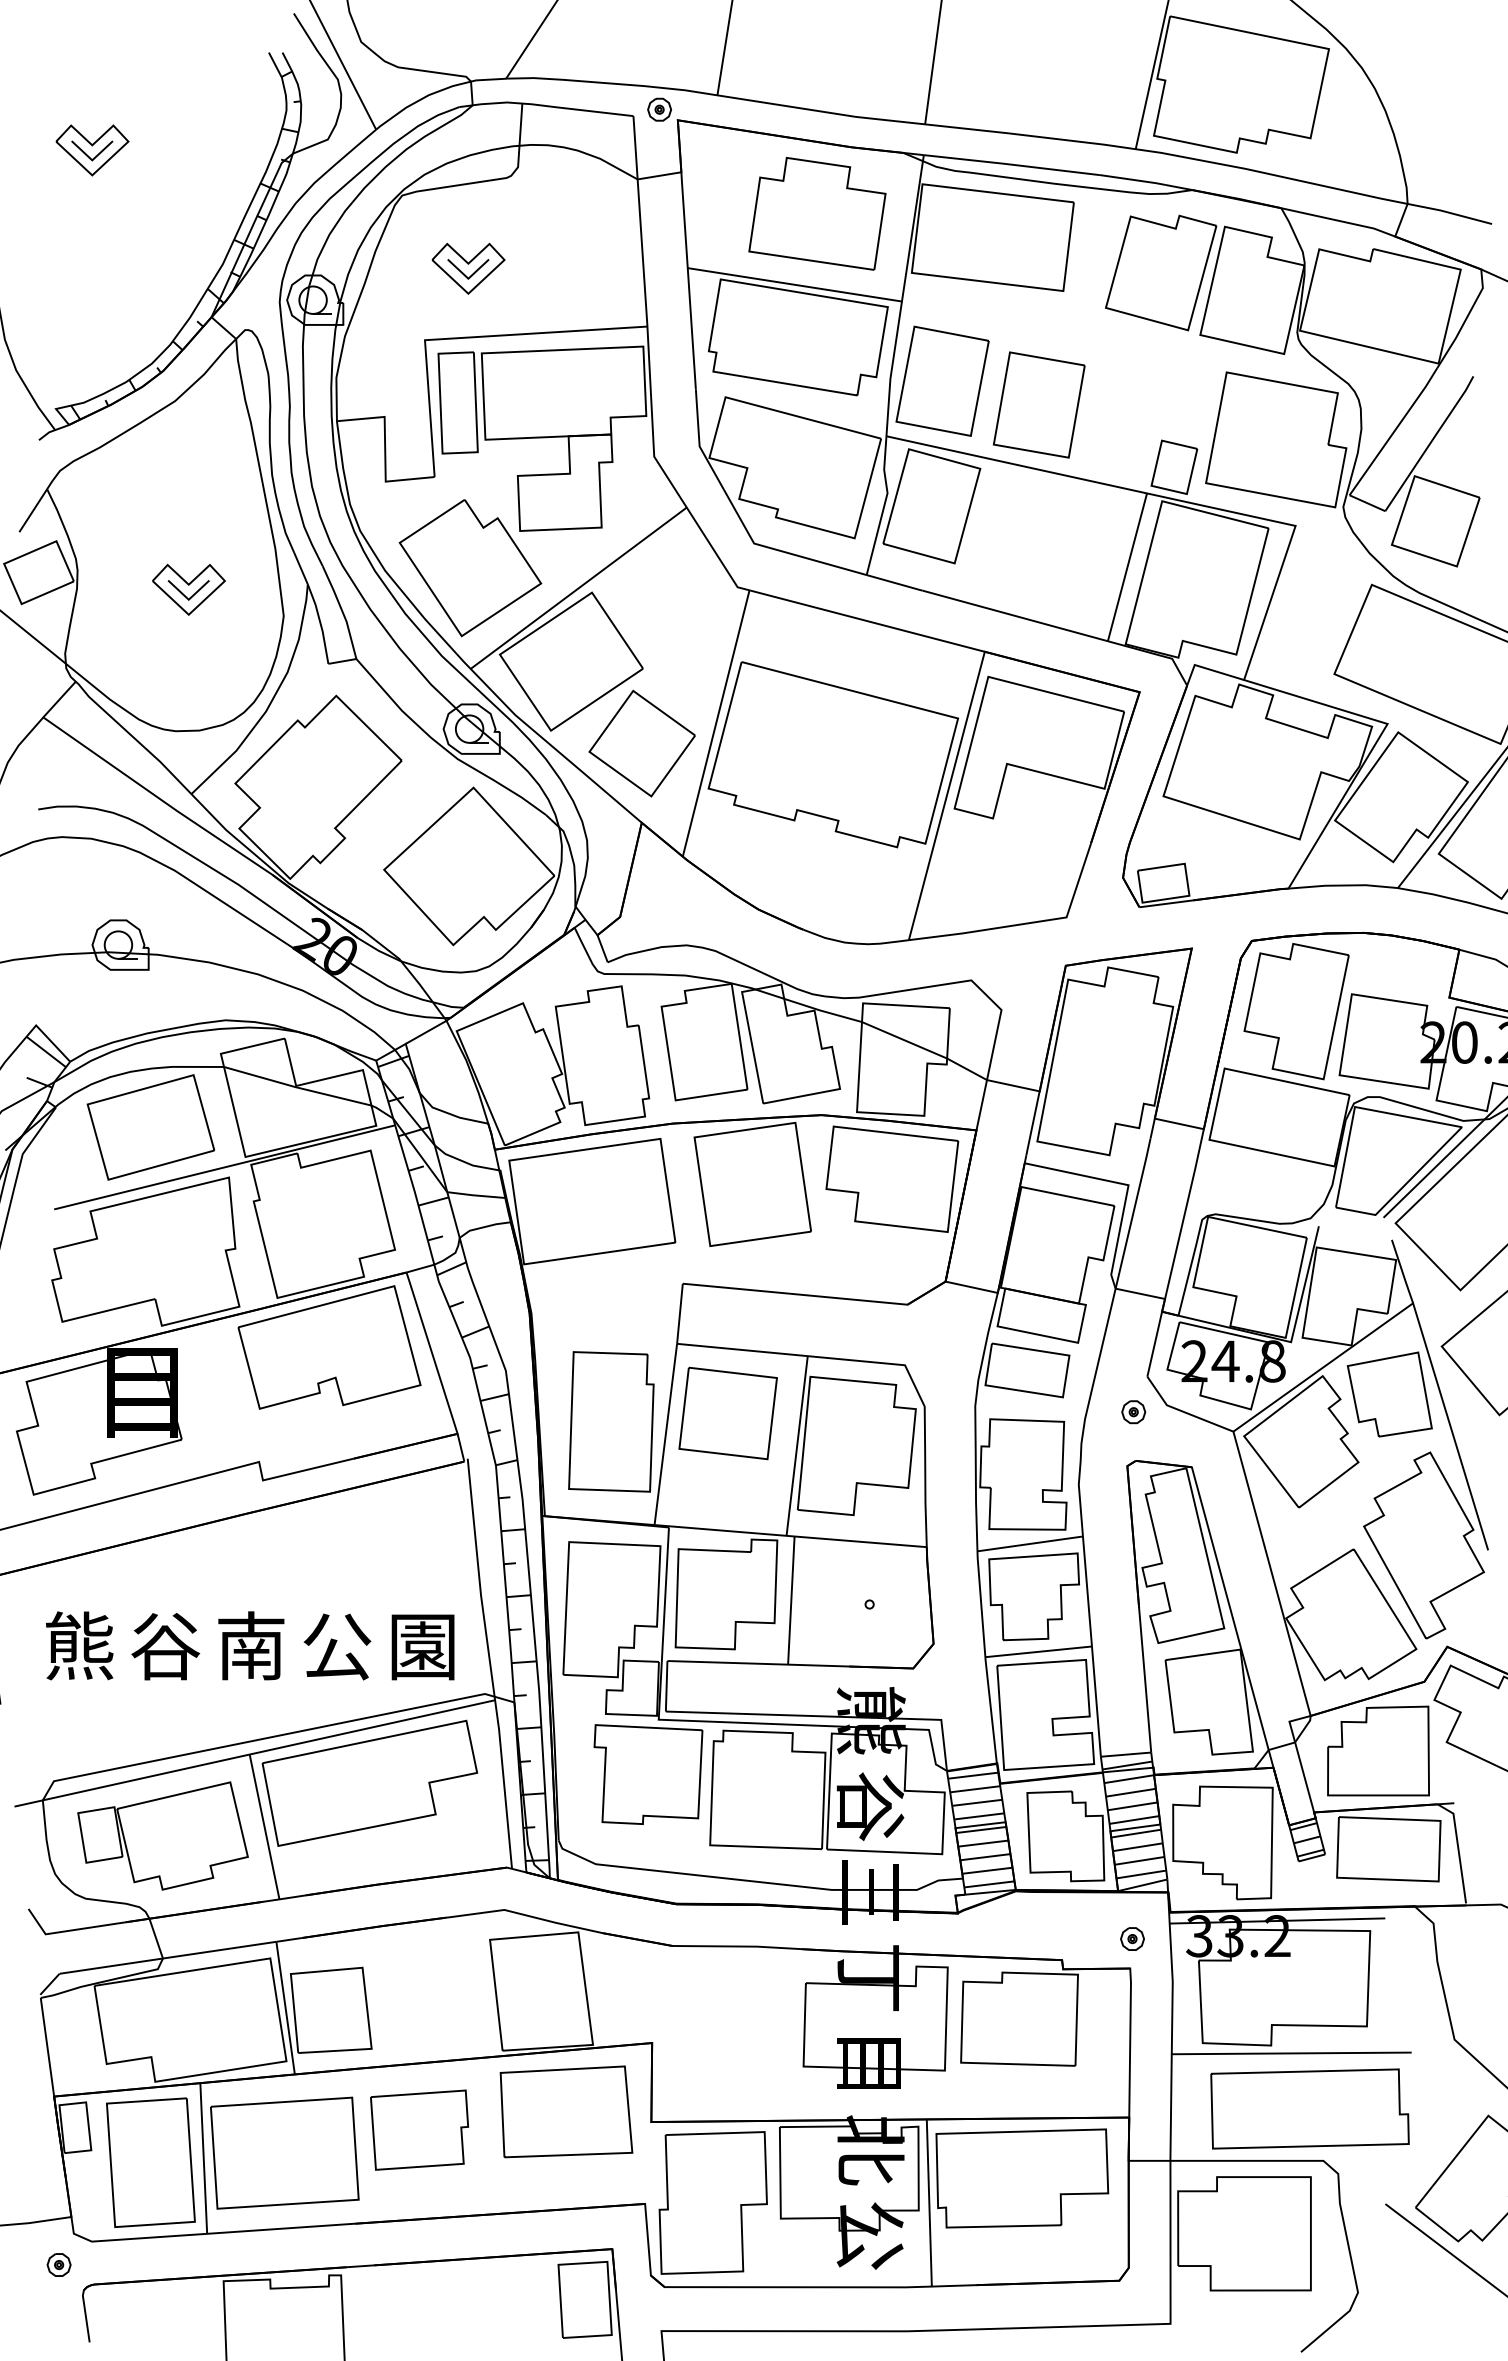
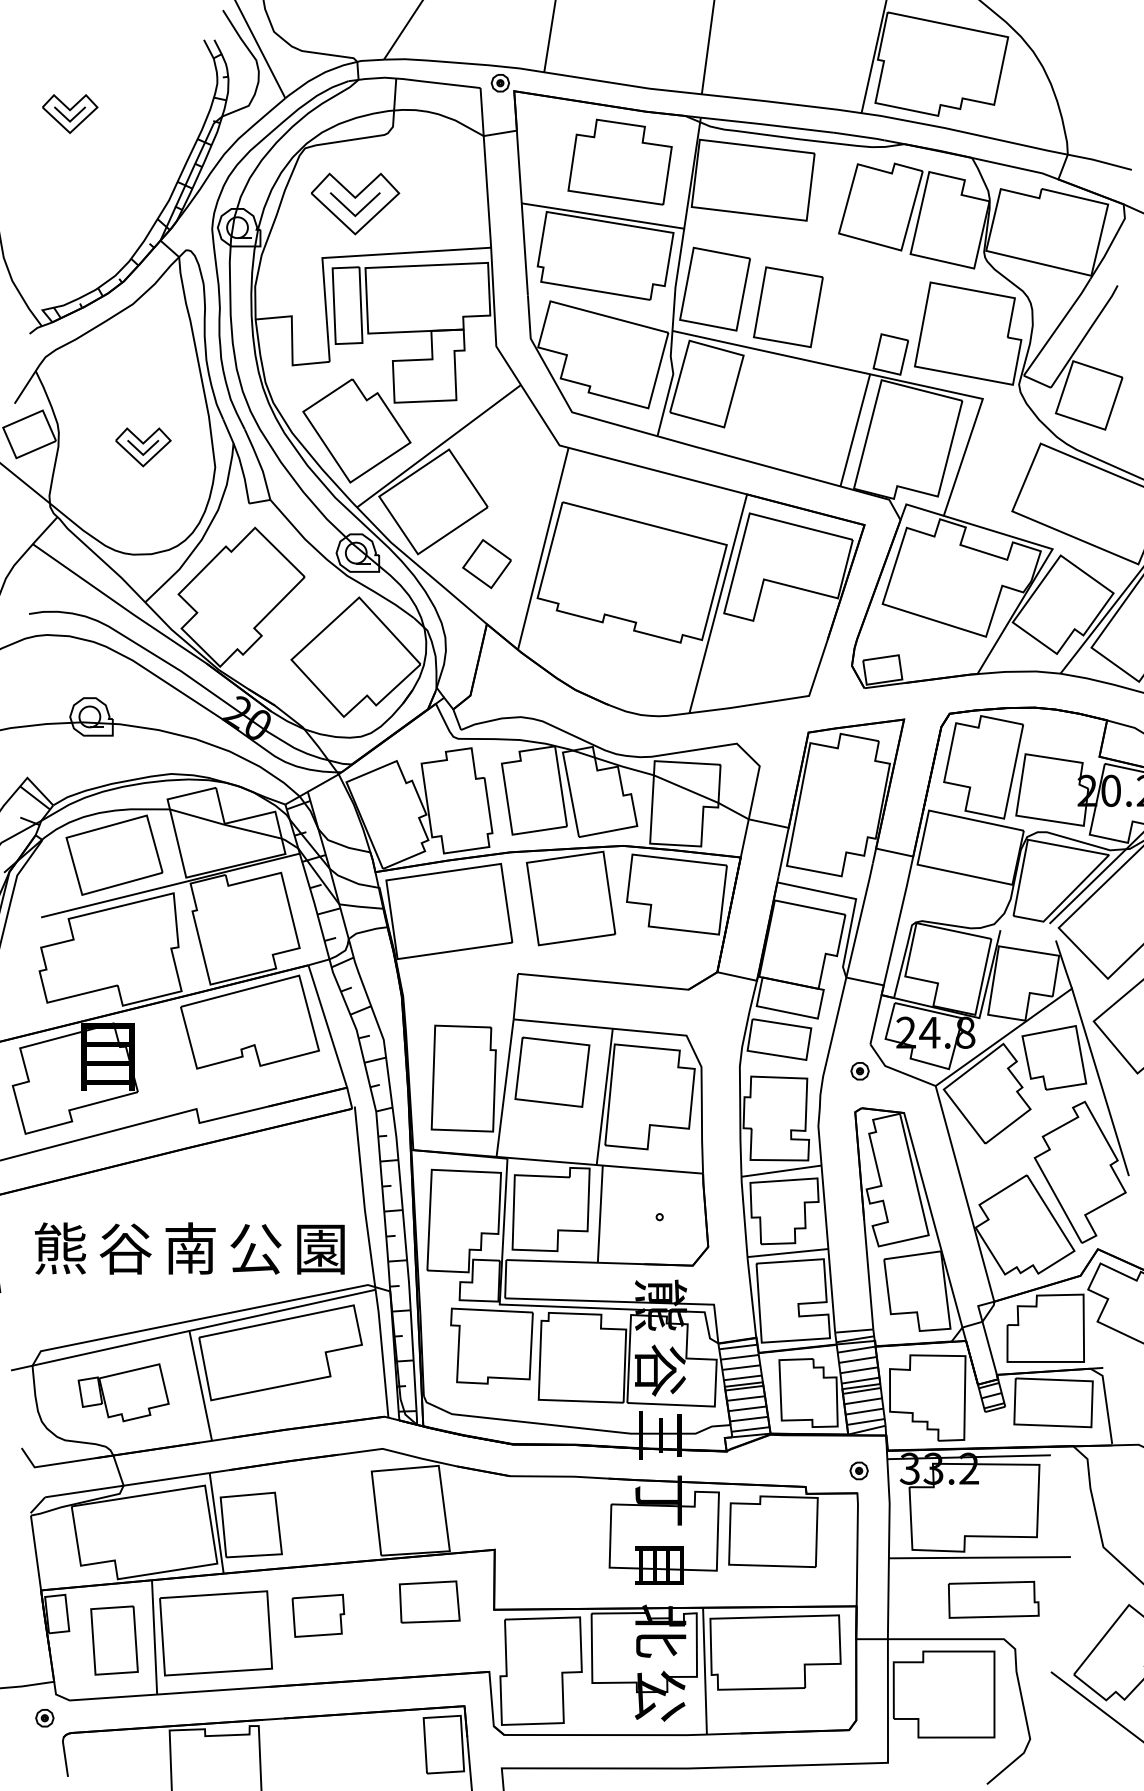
part: (468, 268) -> (355, 203), size x1.6
part: (641, 743) -> (486, 563), size x0.6
part: (162, 1835) -> (123, 1392), size x0.7
part: (1309, 2108) -> (993, 1599), size x0.6
part: (566, 2111) -> (429, 1601), size x0.6
part: (419, 2129) -> (318, 1615), size x0.7
part: (150, 2162) -> (114, 1640), size x0.7

